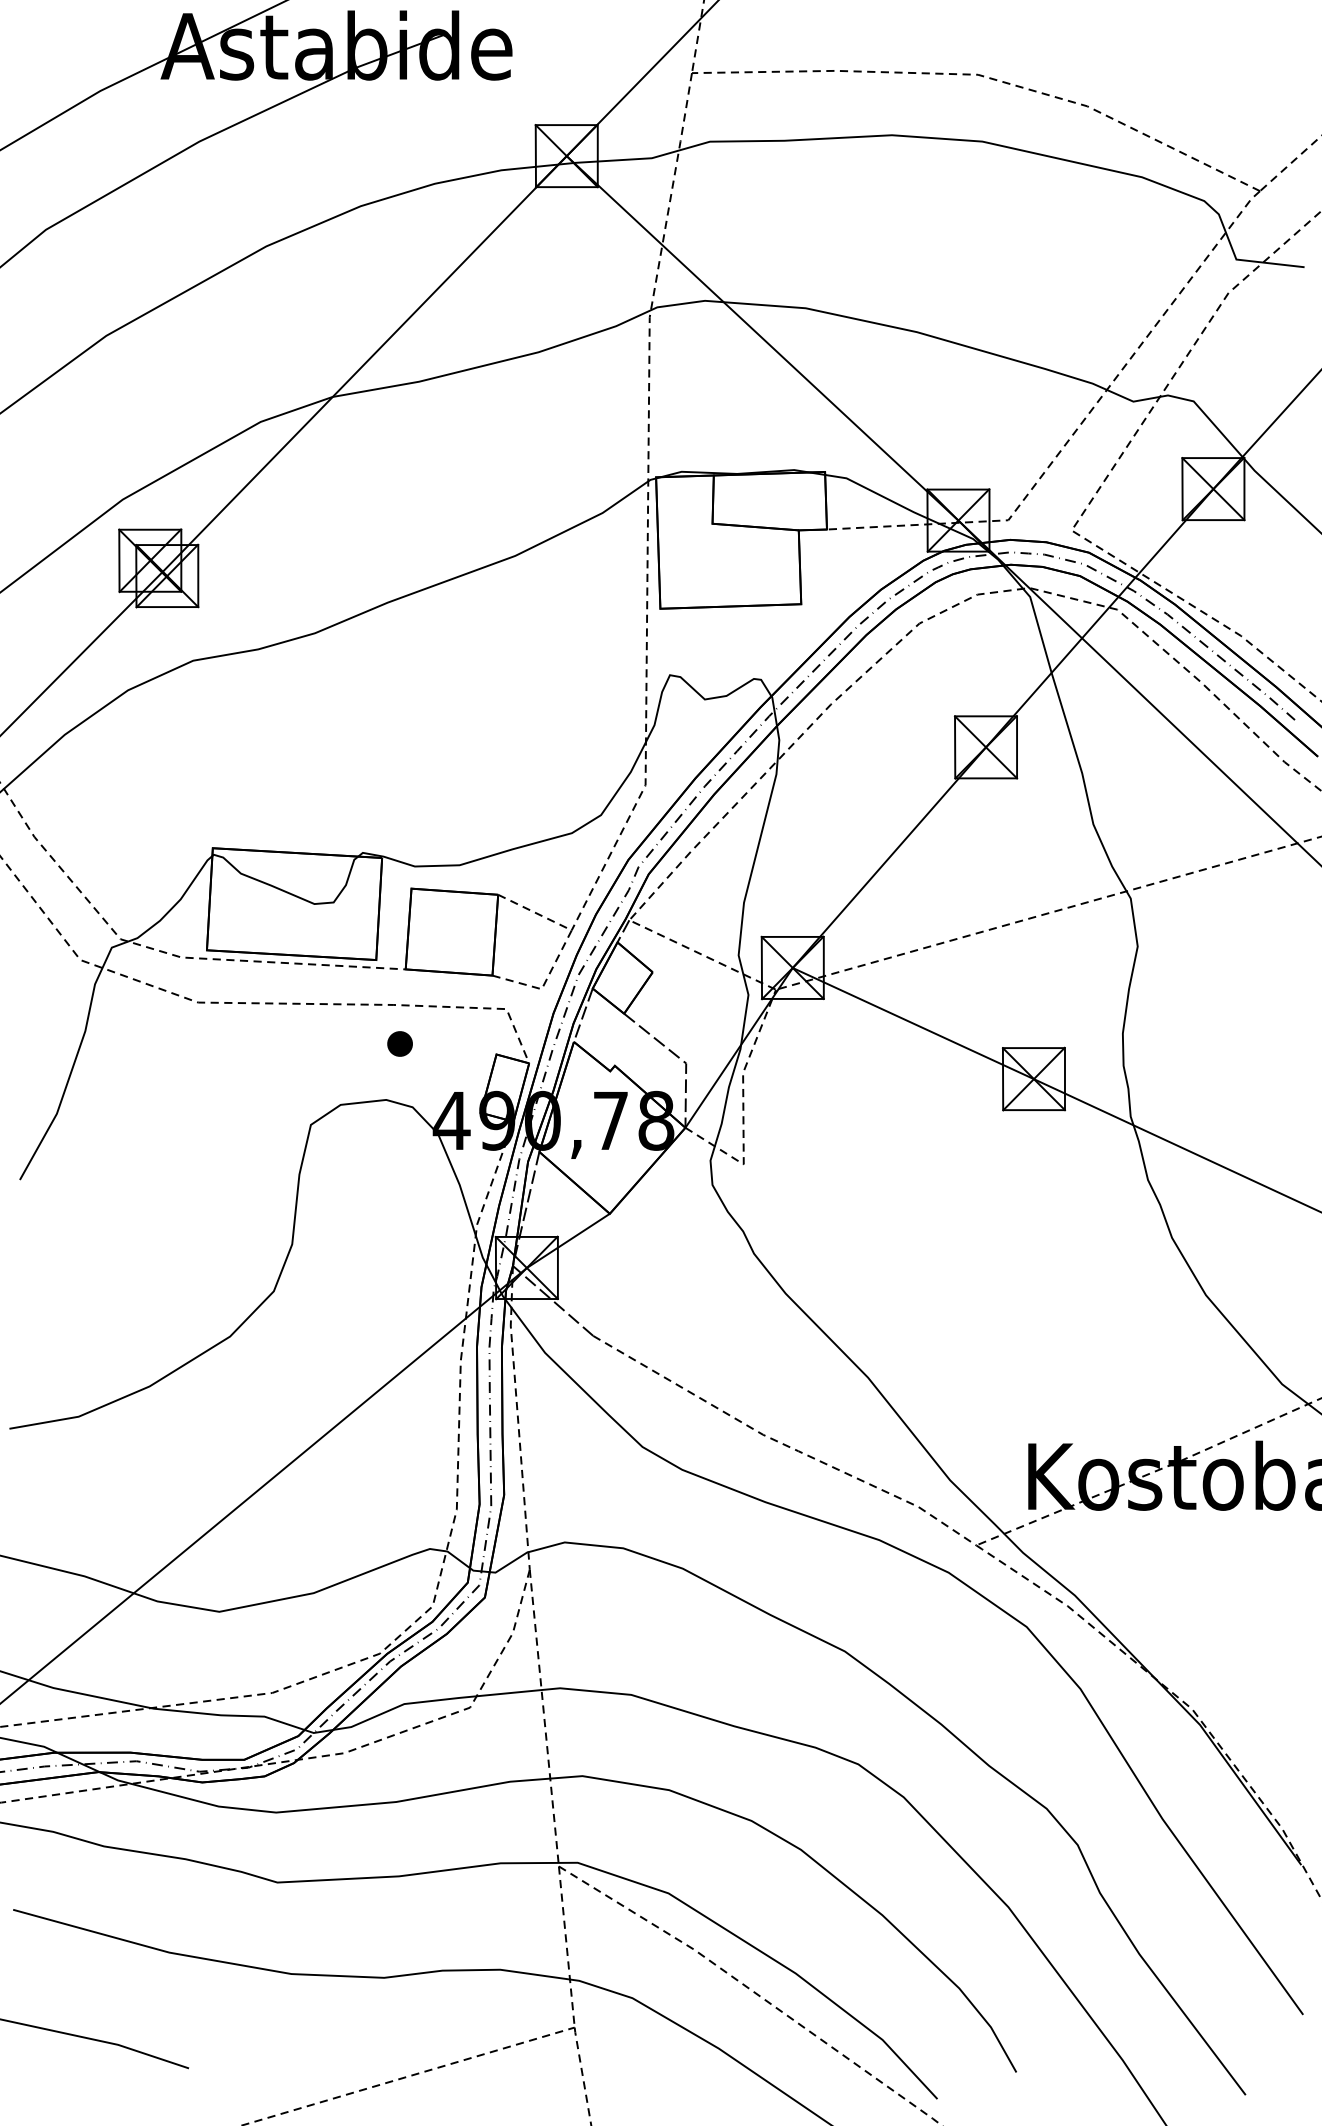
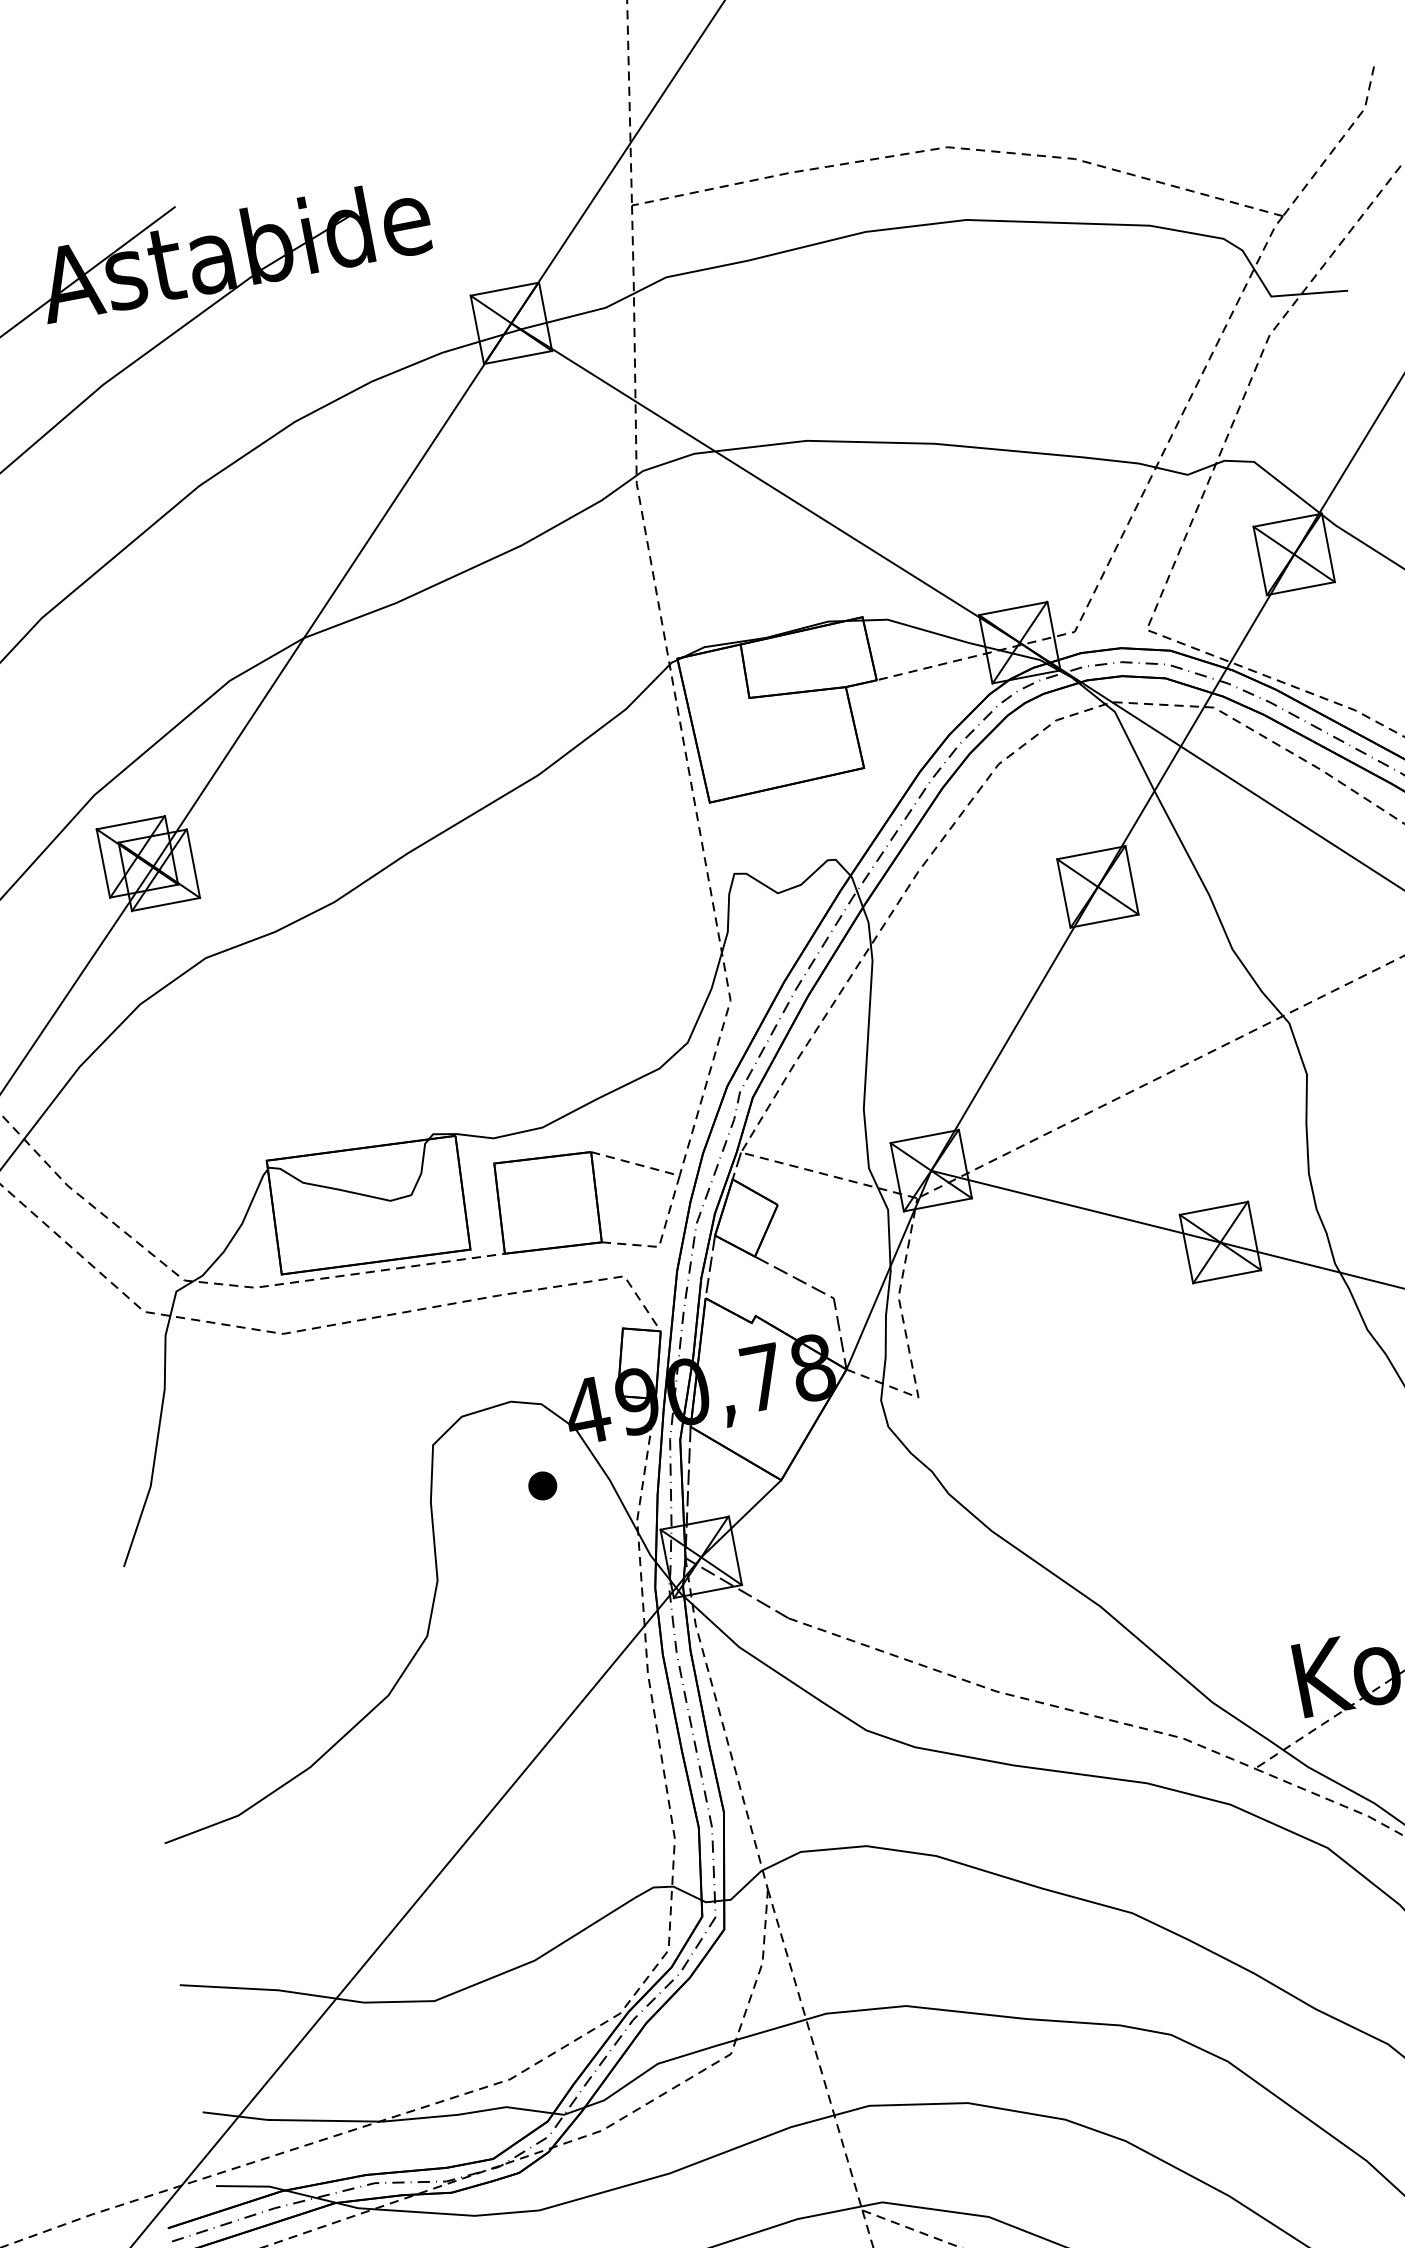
part: (399, 1043) -> (542, 1485), moved

